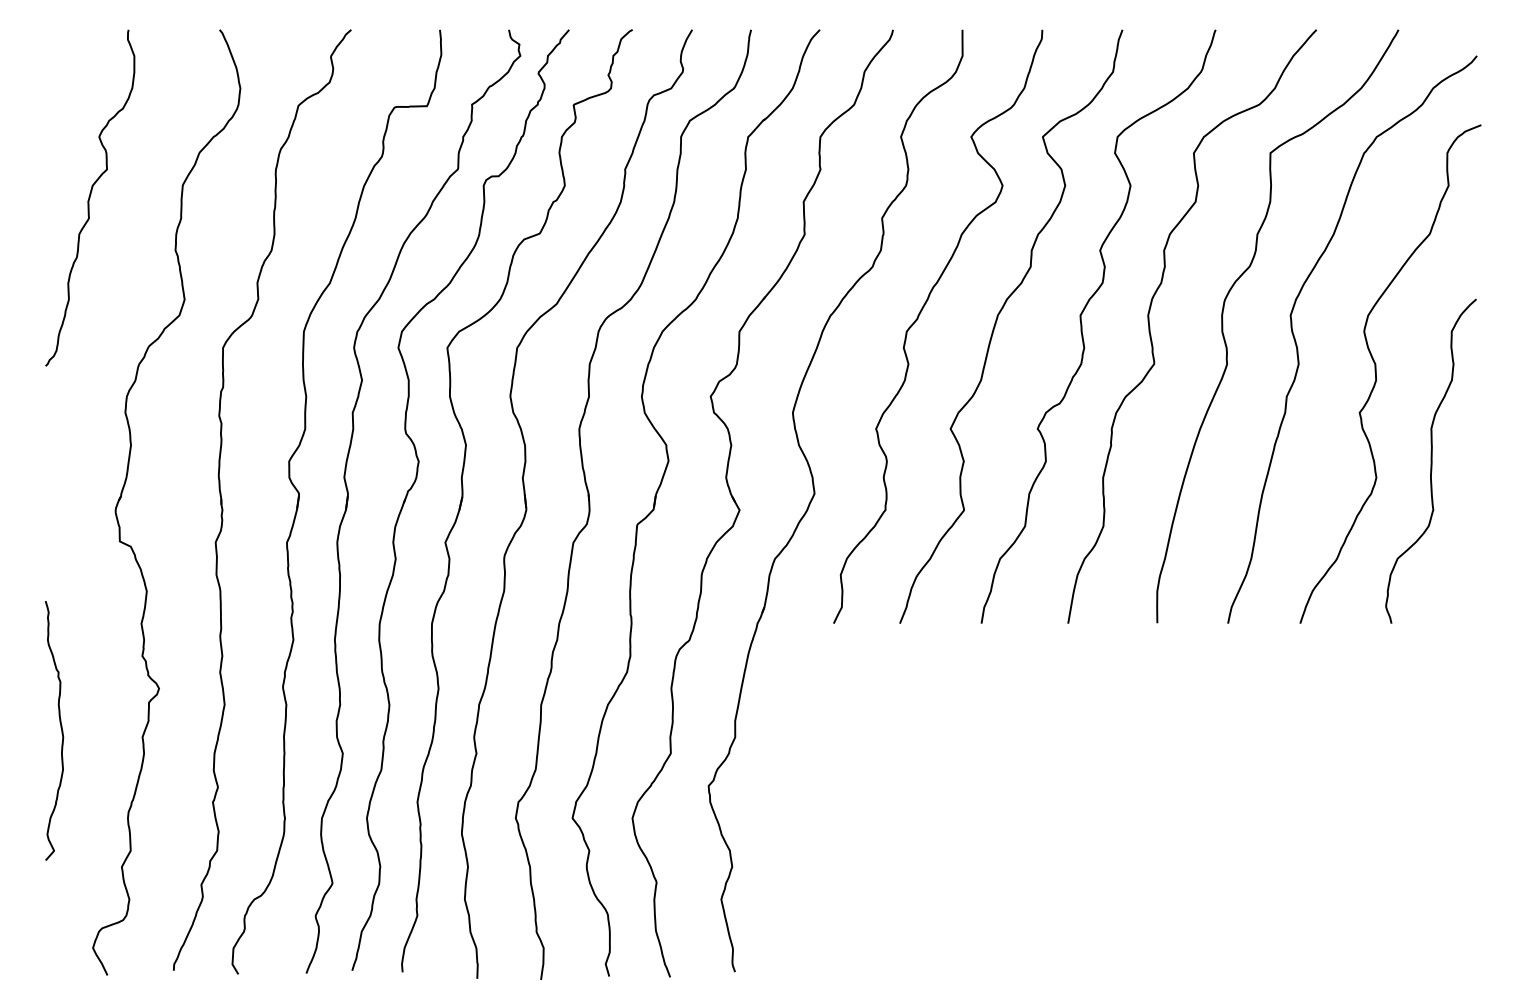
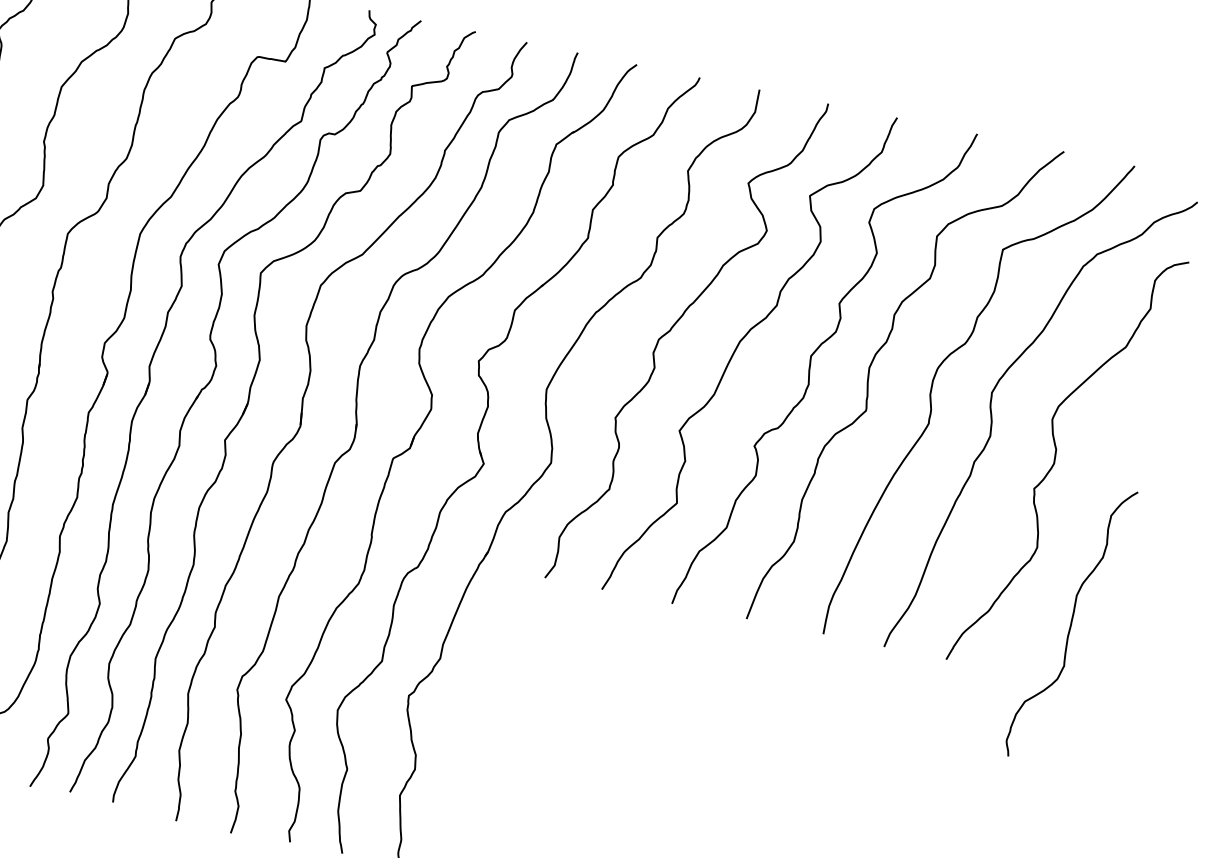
curve: (1430, 460) -> (1070, 622), moved

